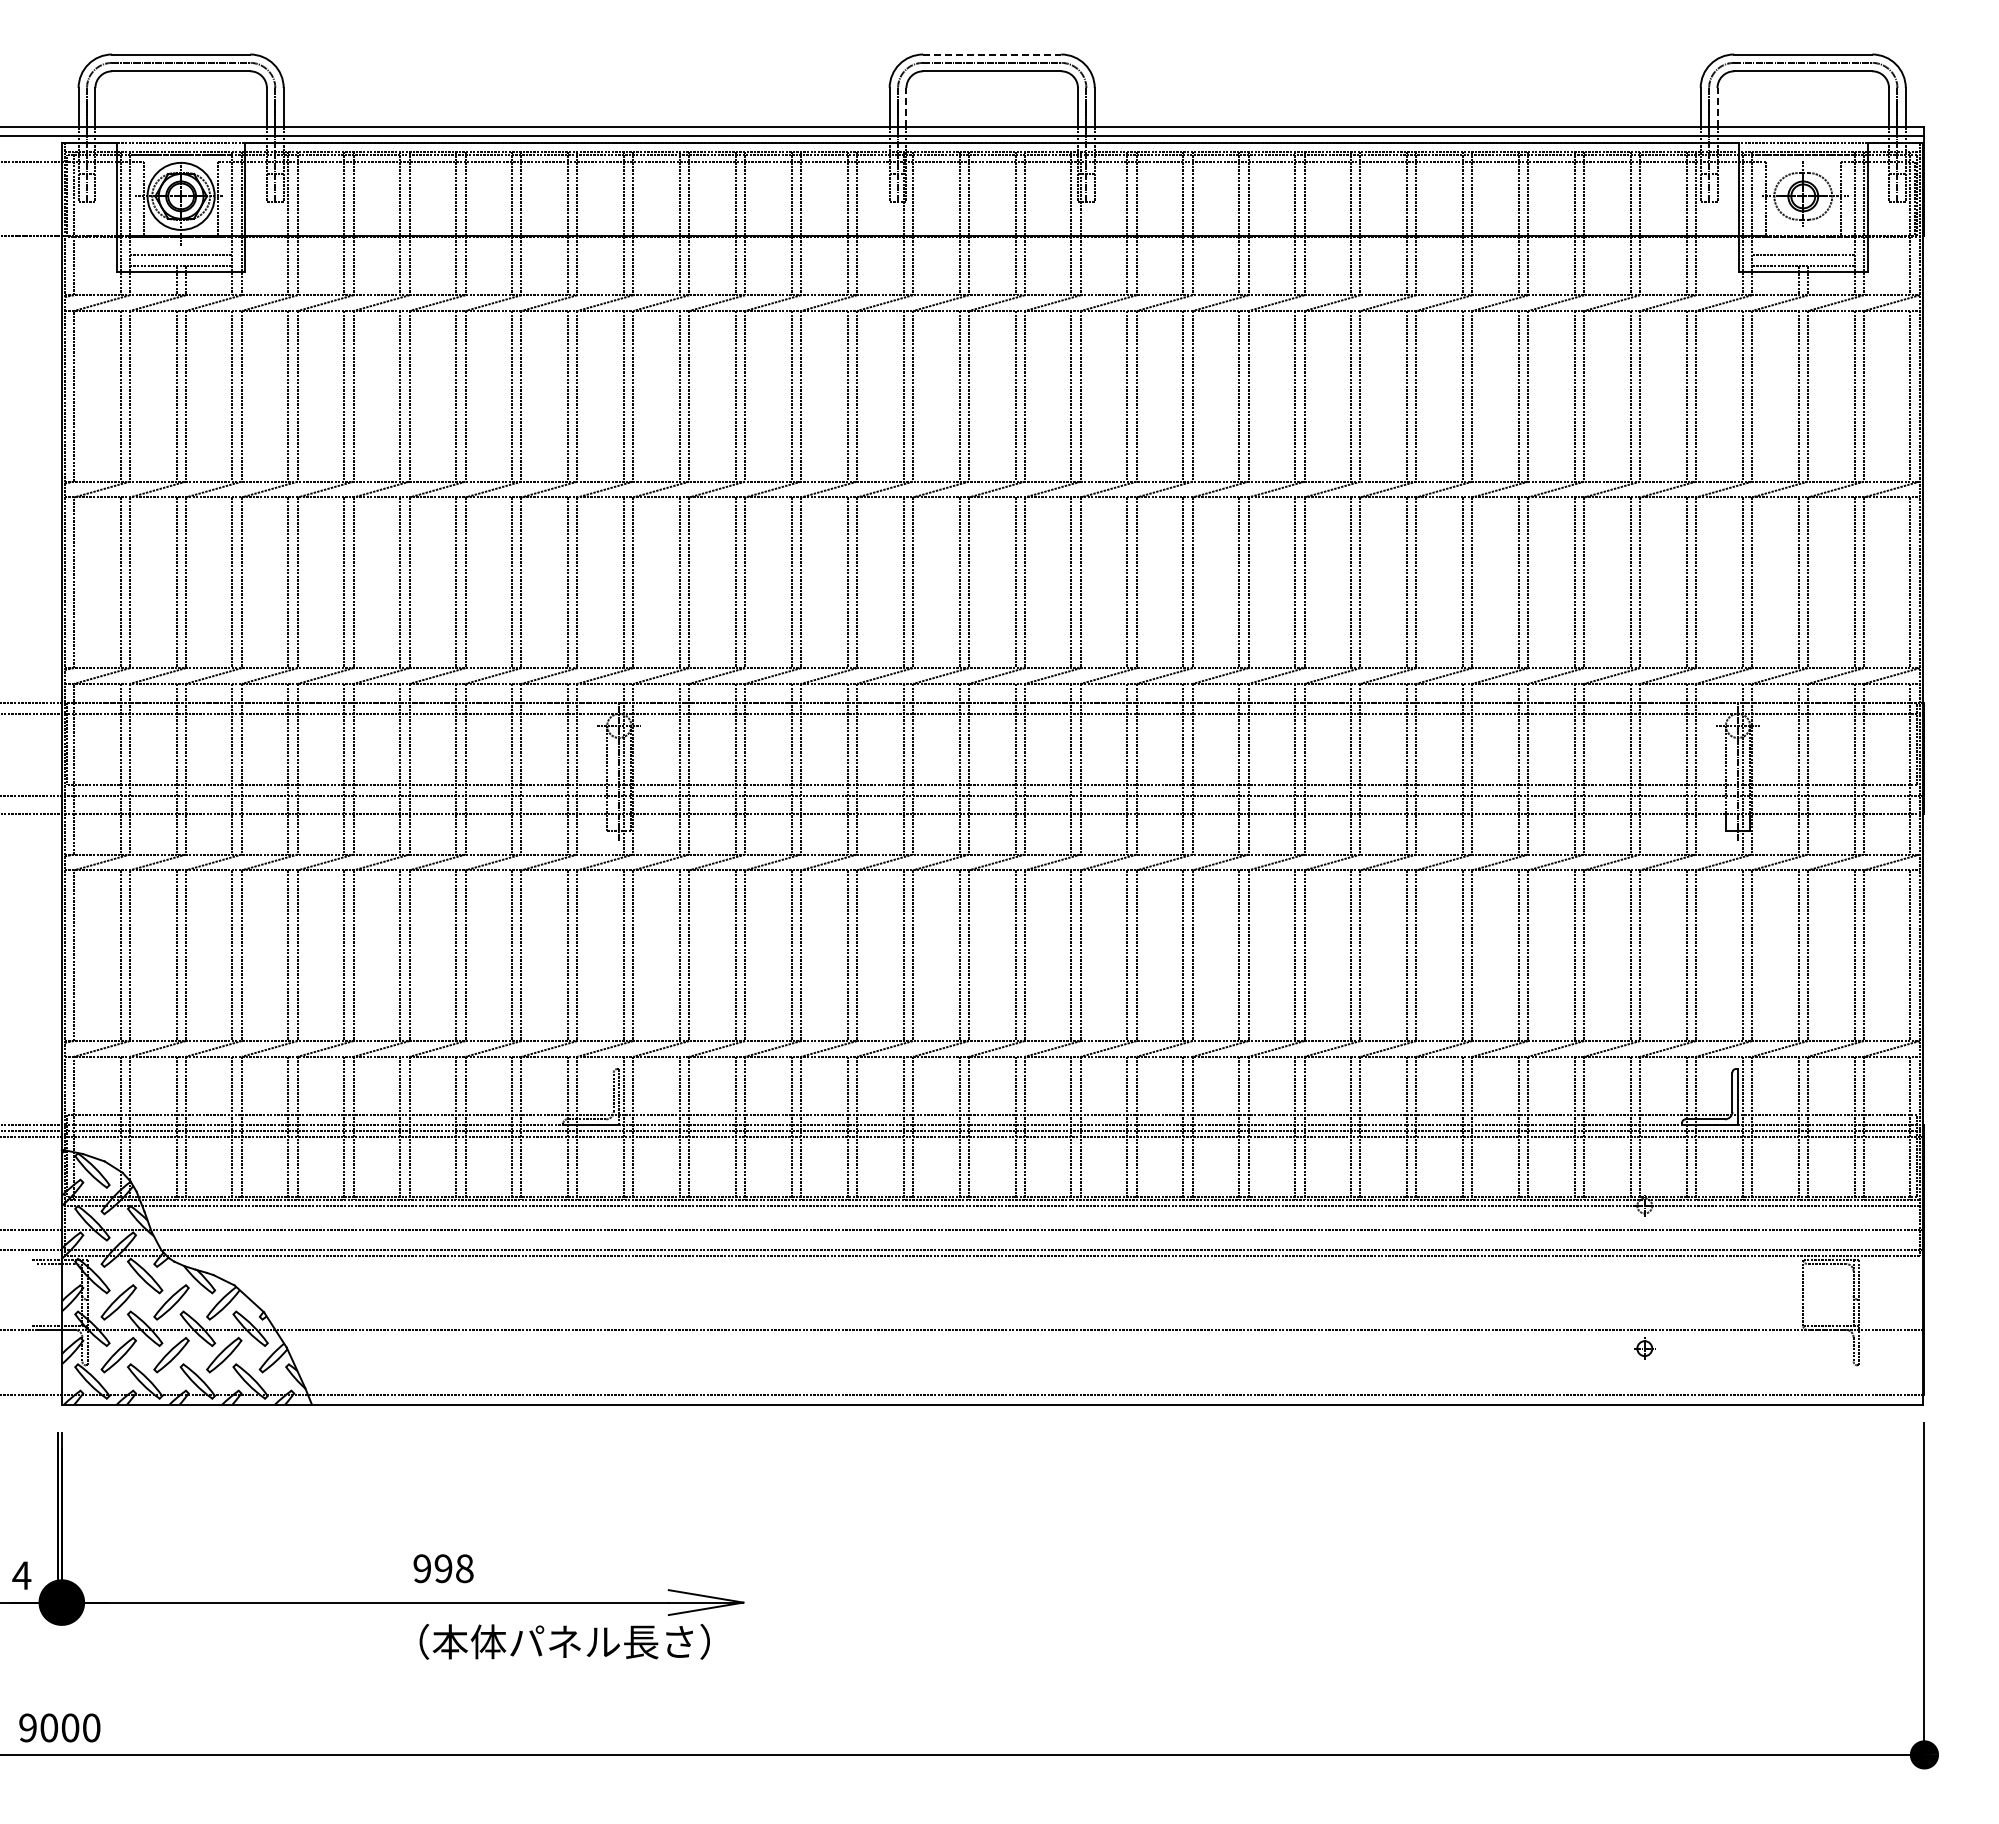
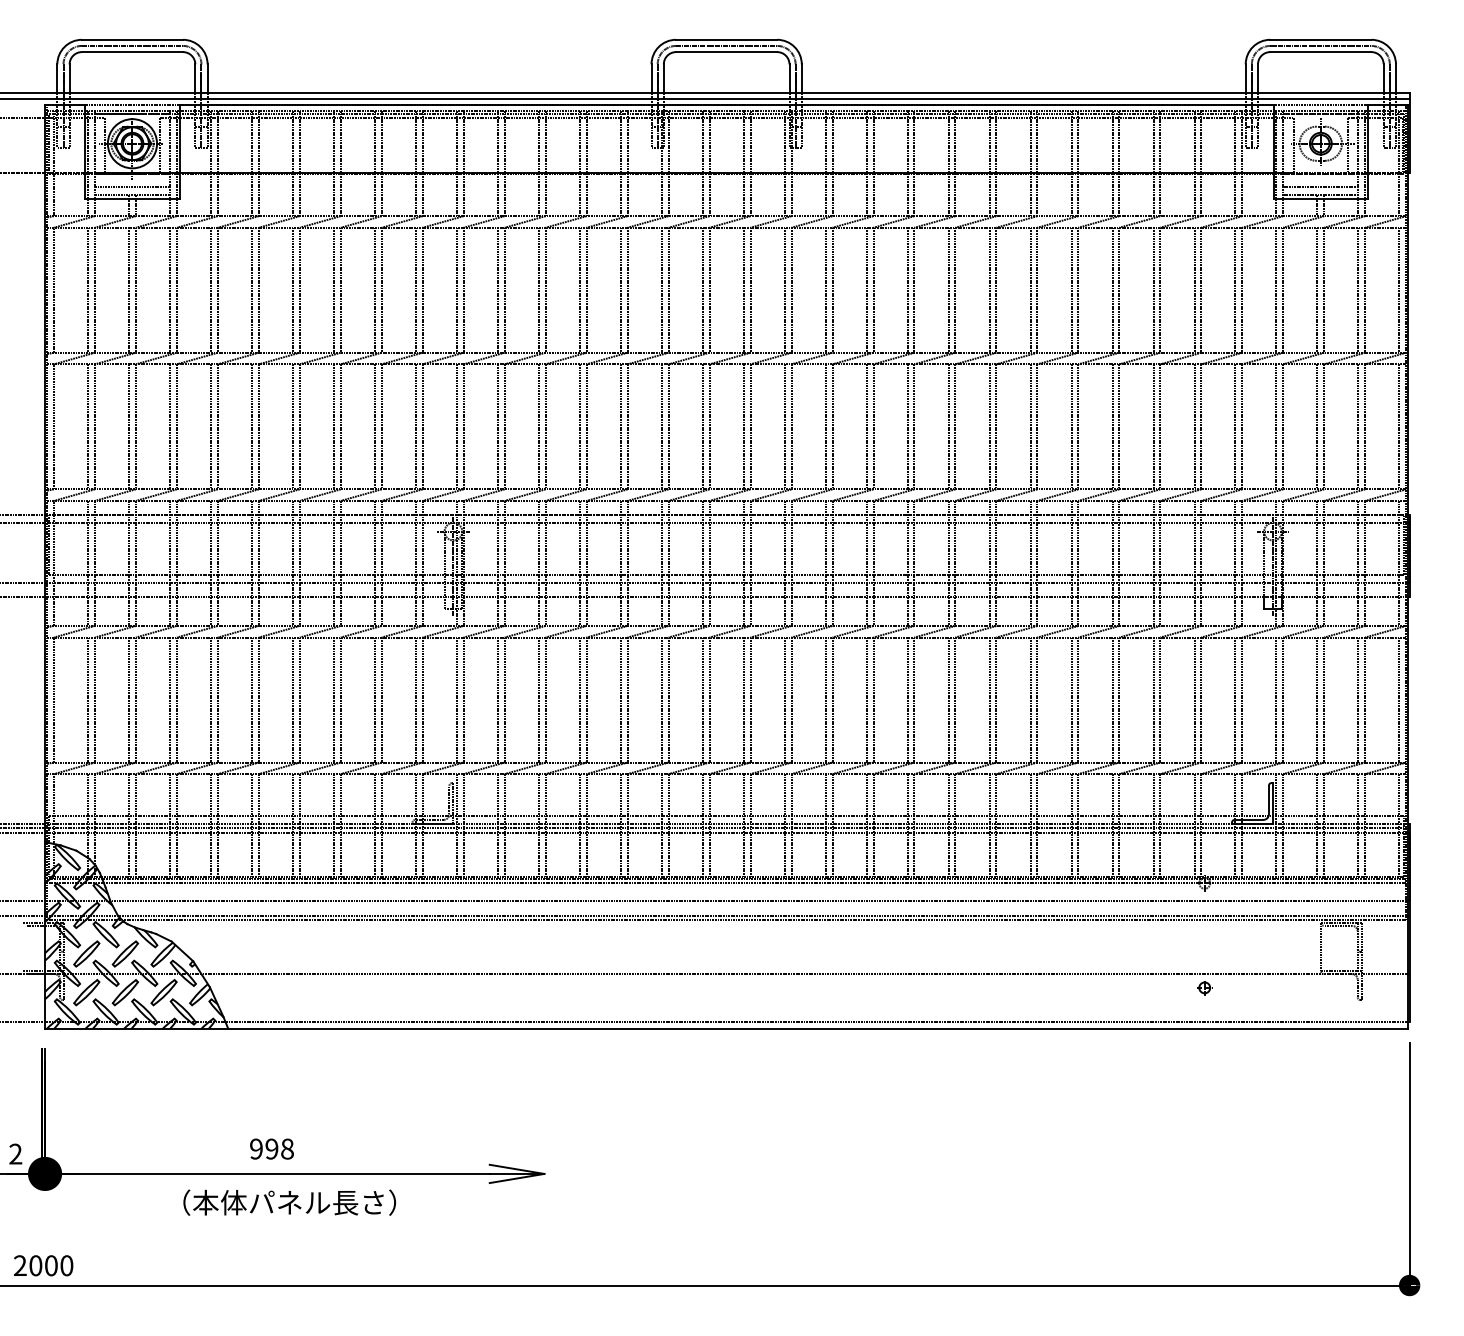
line: (992, 54) -> (726, 39), dashed -> solid
line: (906, 107) -> (663, 78), dashed -> solid
line: (1717, 107) -> (1258, 78), dashed -> solid
text: (443, 1568) -> (271, 1148), moved
text: (21, 1575) -> (15, 1154), 4 -> 2
text: (564, 1641) -> (289, 1202), moved
text: (27, 1728) -> (19, 1266), 9000 -> 2000

